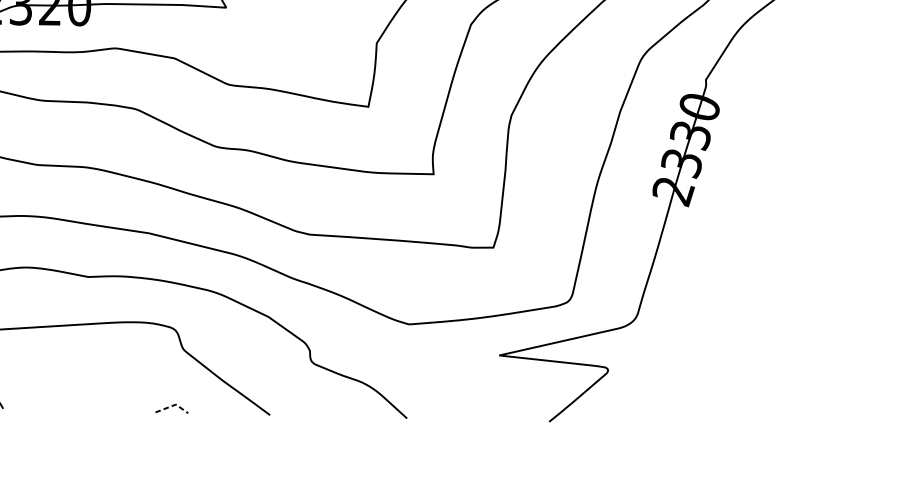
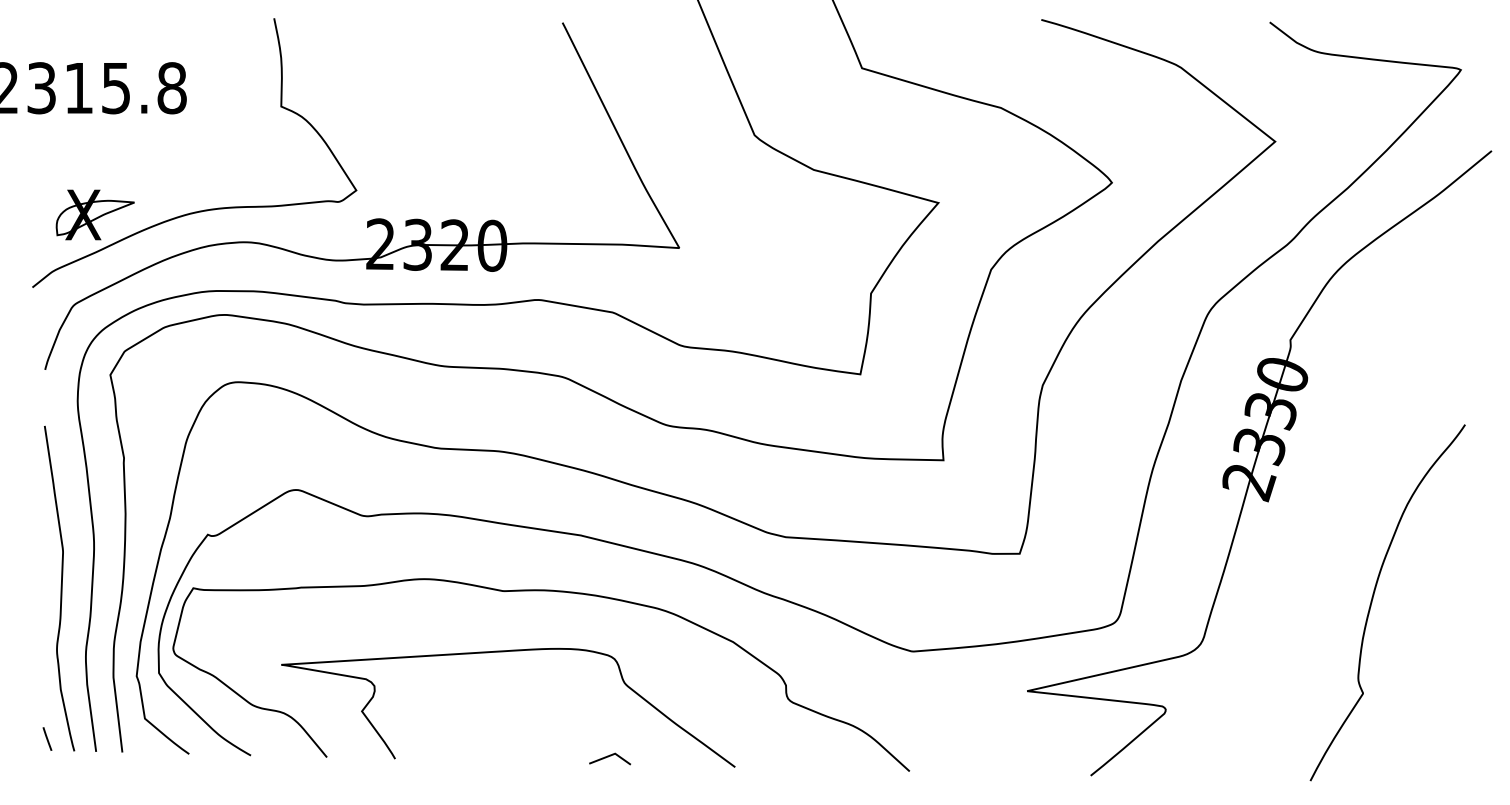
curve: (771, 283) -> (1373, 599), added
line: (173, 405) -> (612, 754), dashed -> solid

